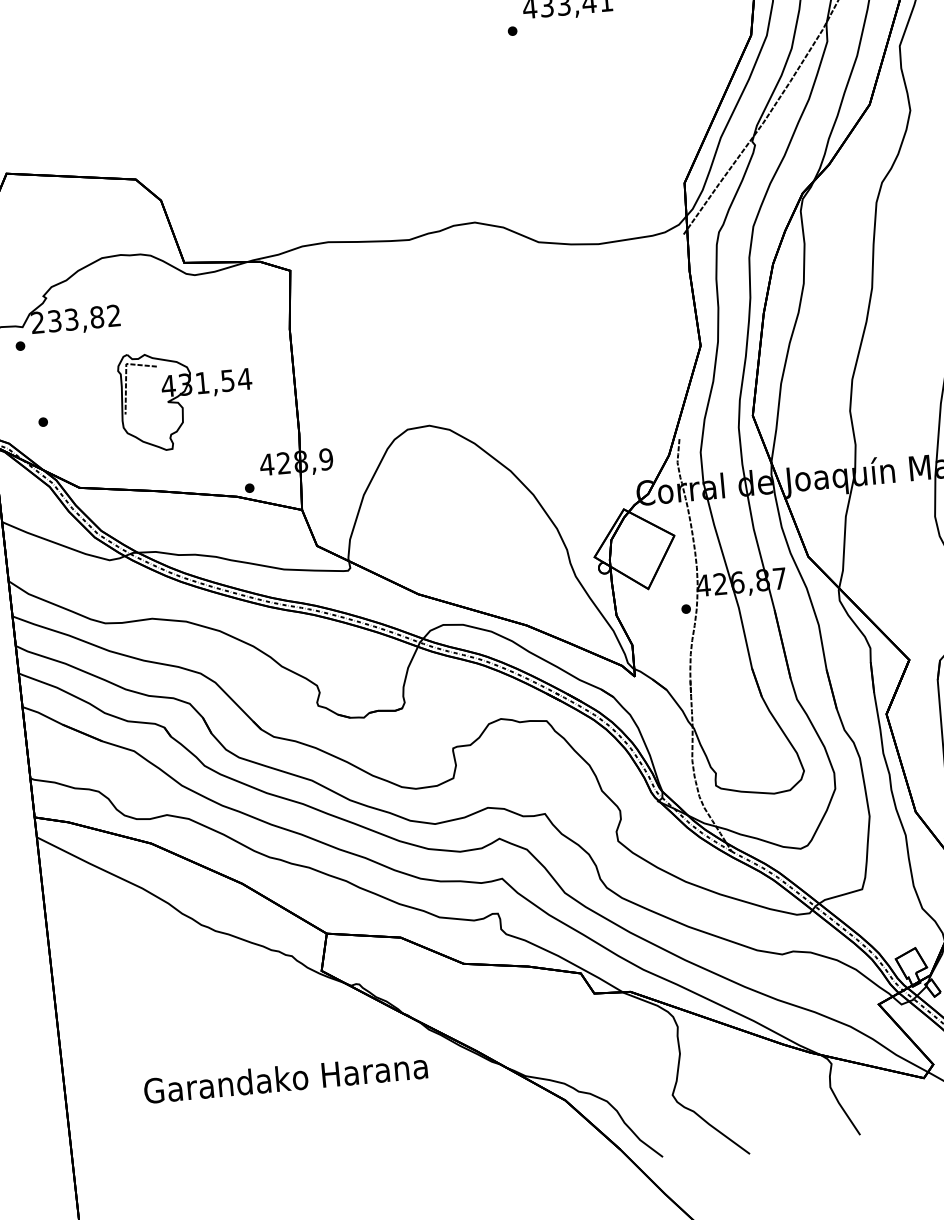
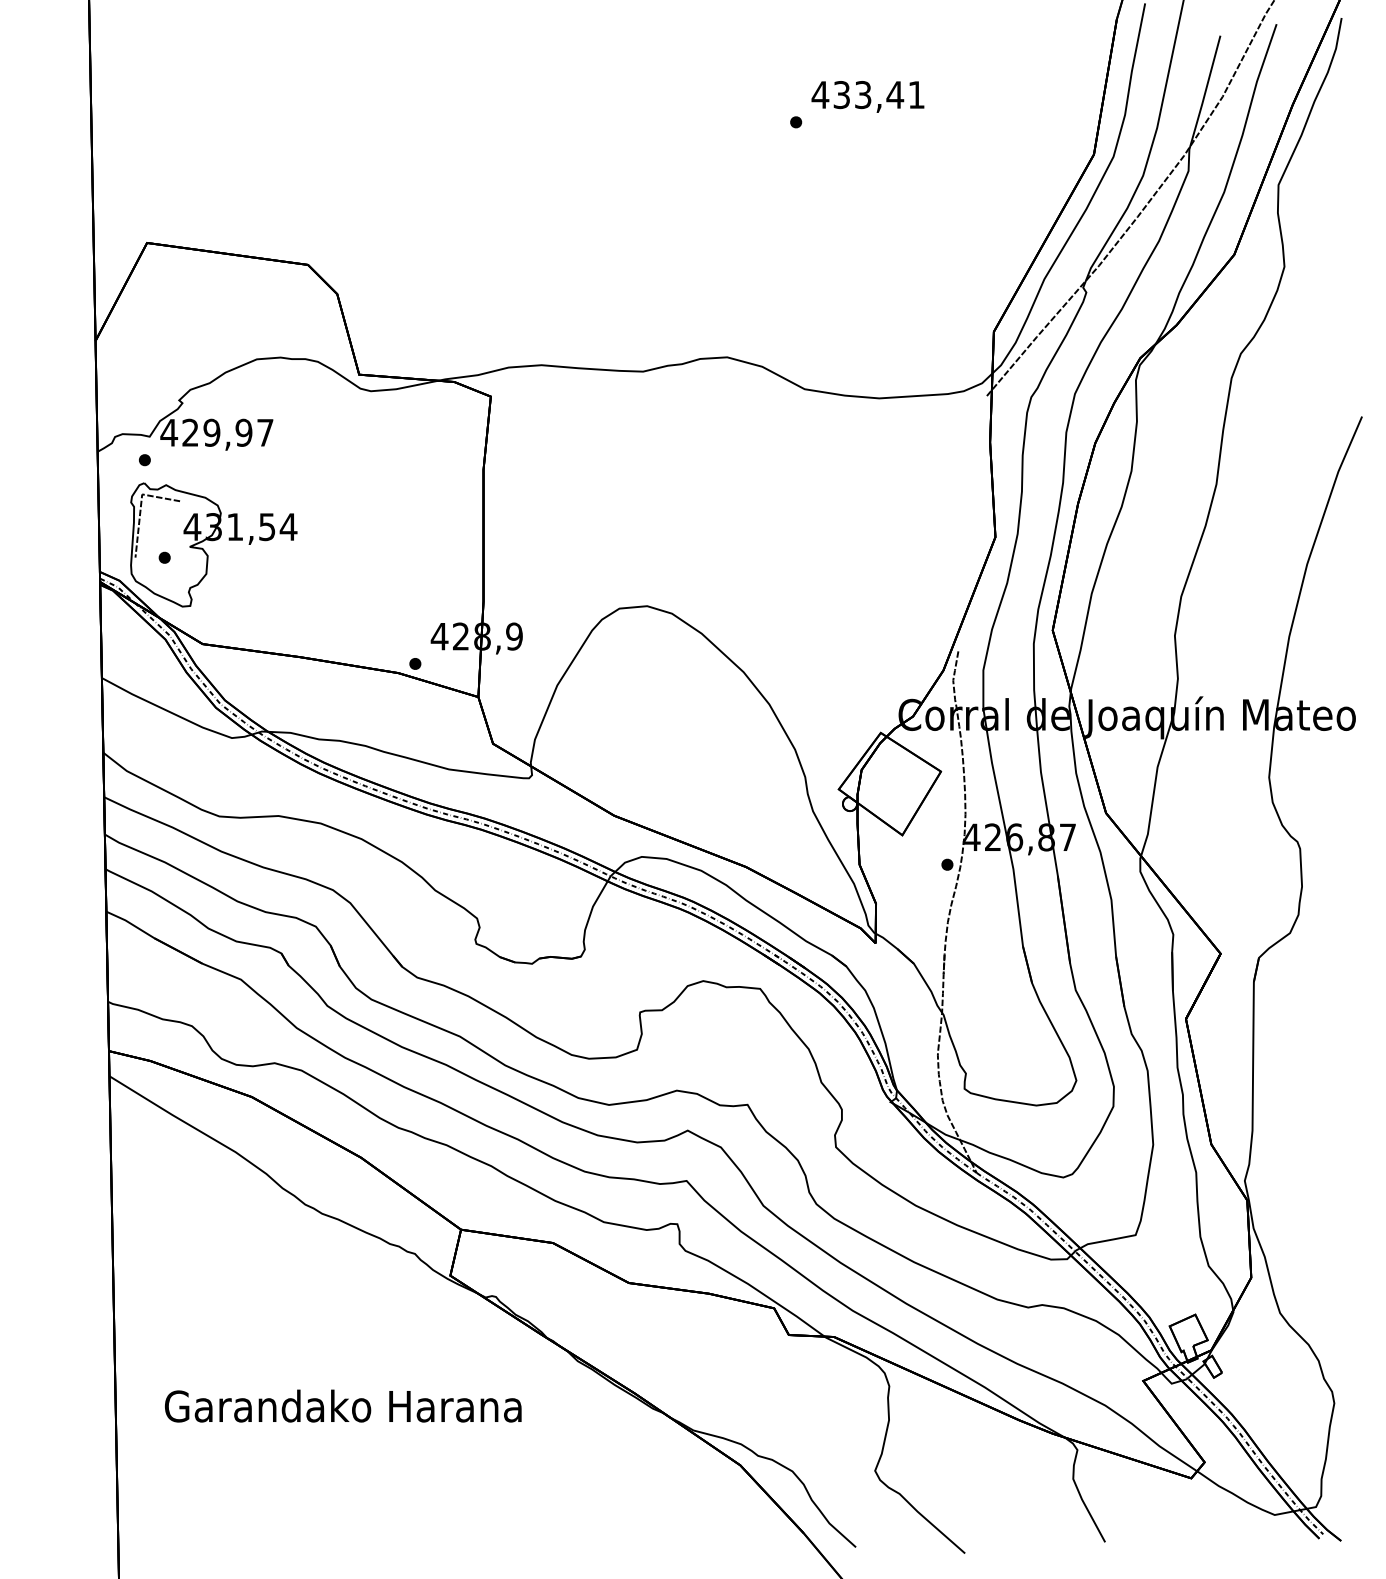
text: (75, 319) -> (216, 432), 233,82 -> 429,97
part: (186, 398) -> (213, 544), moved
text: (285, 1077) -> (343, 1405), moved

